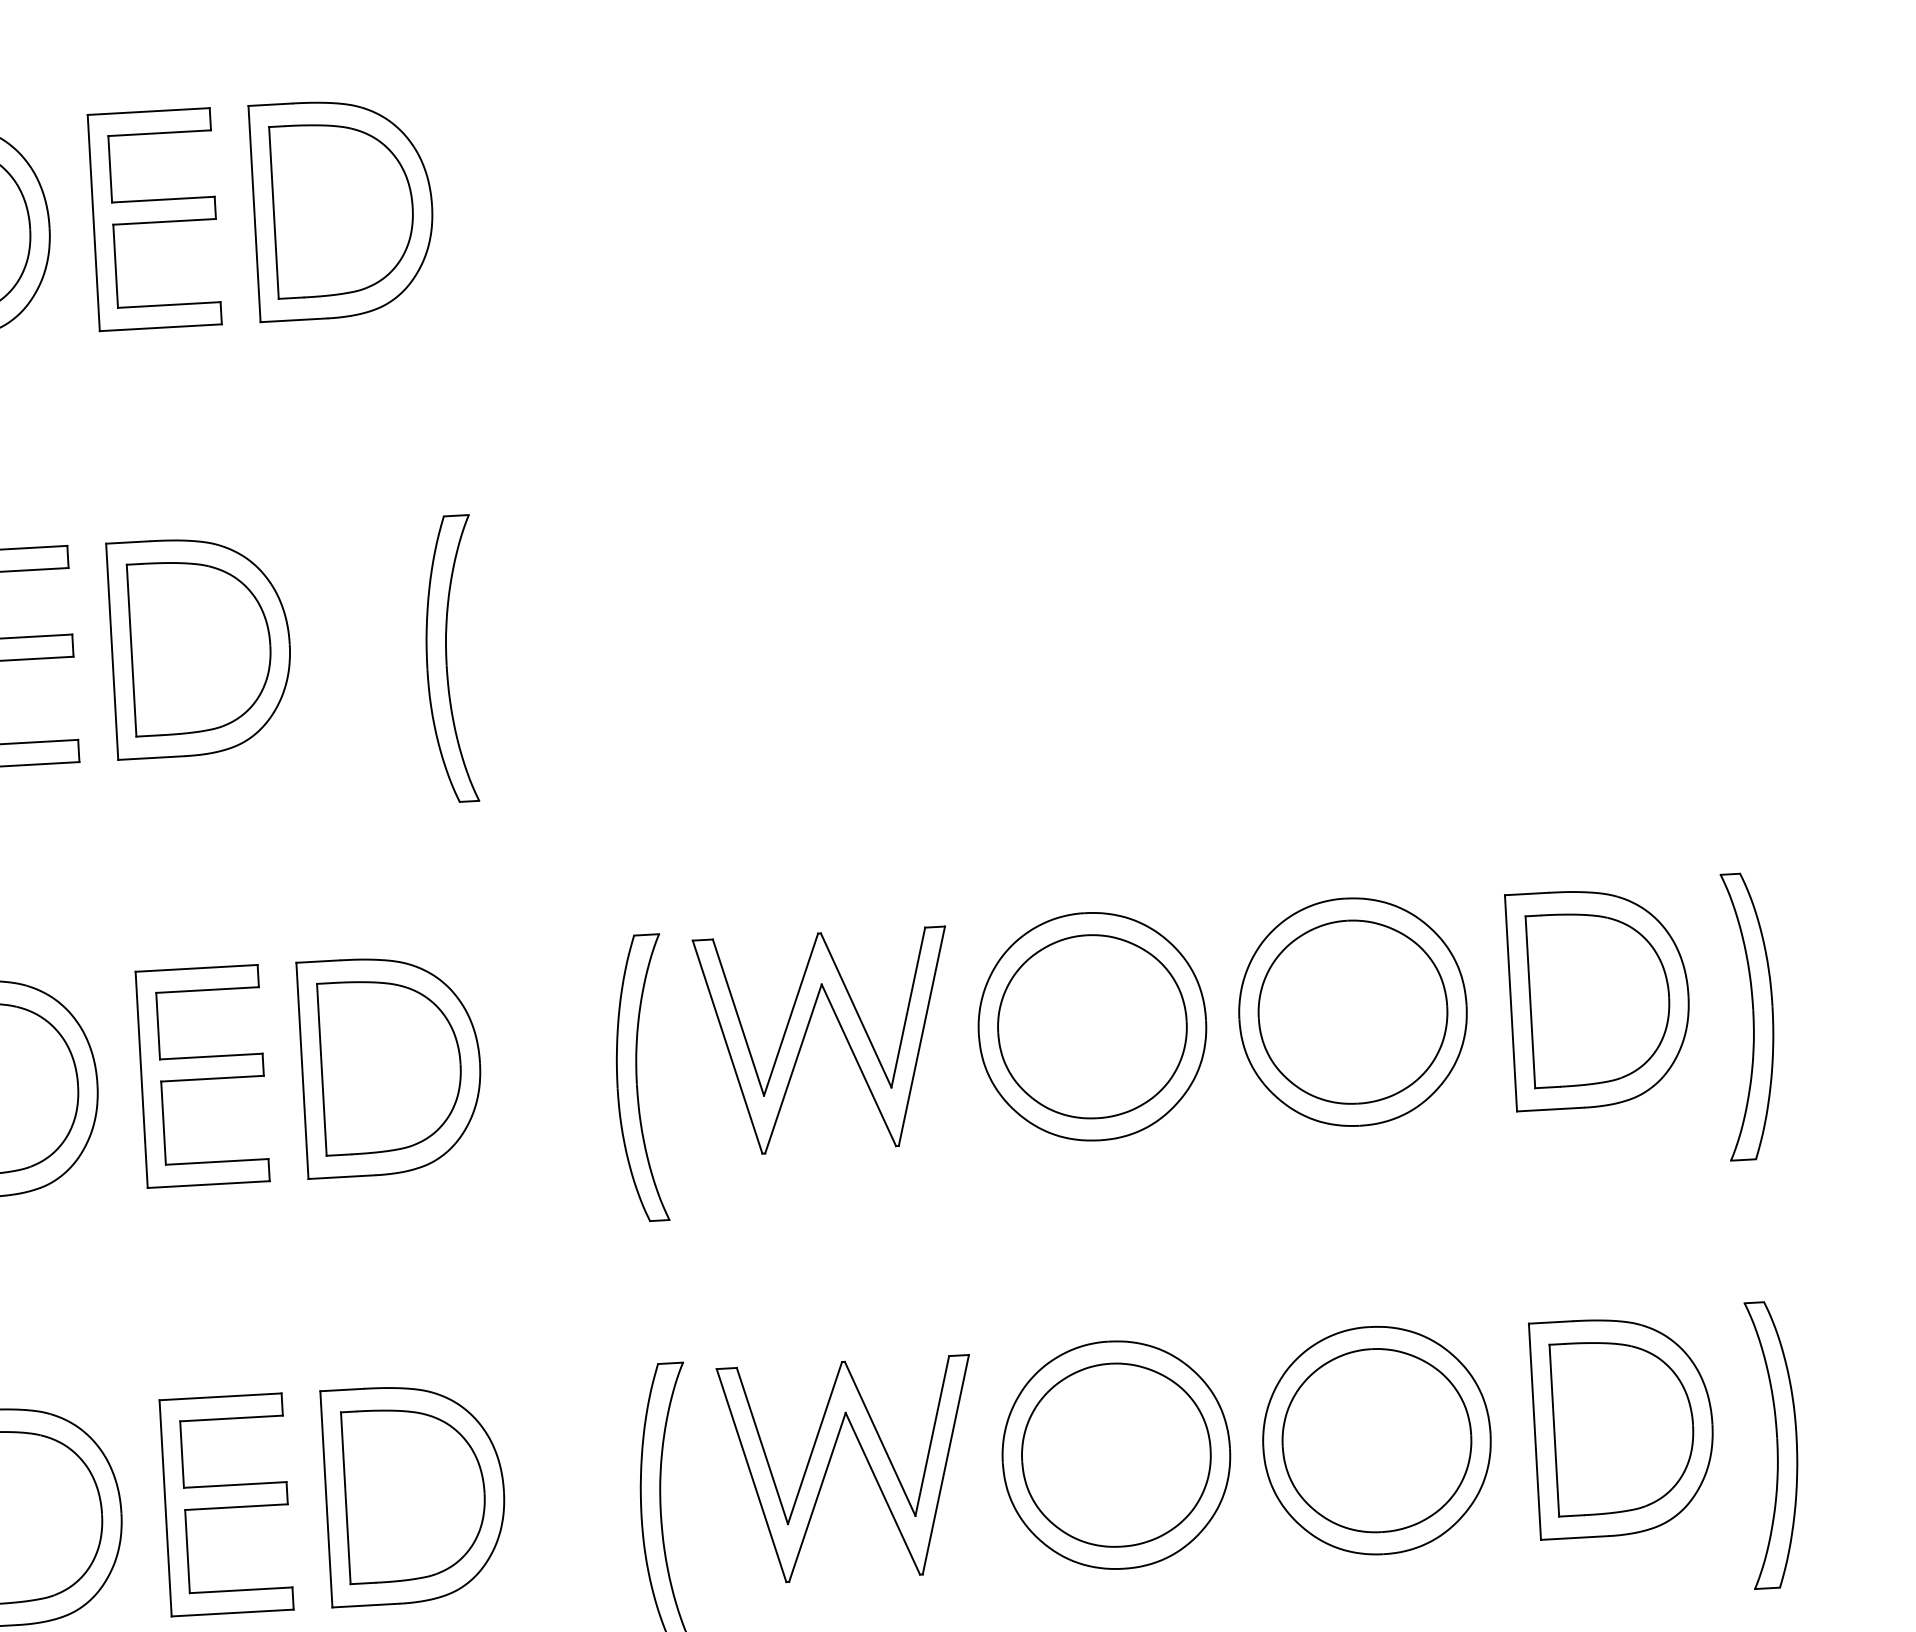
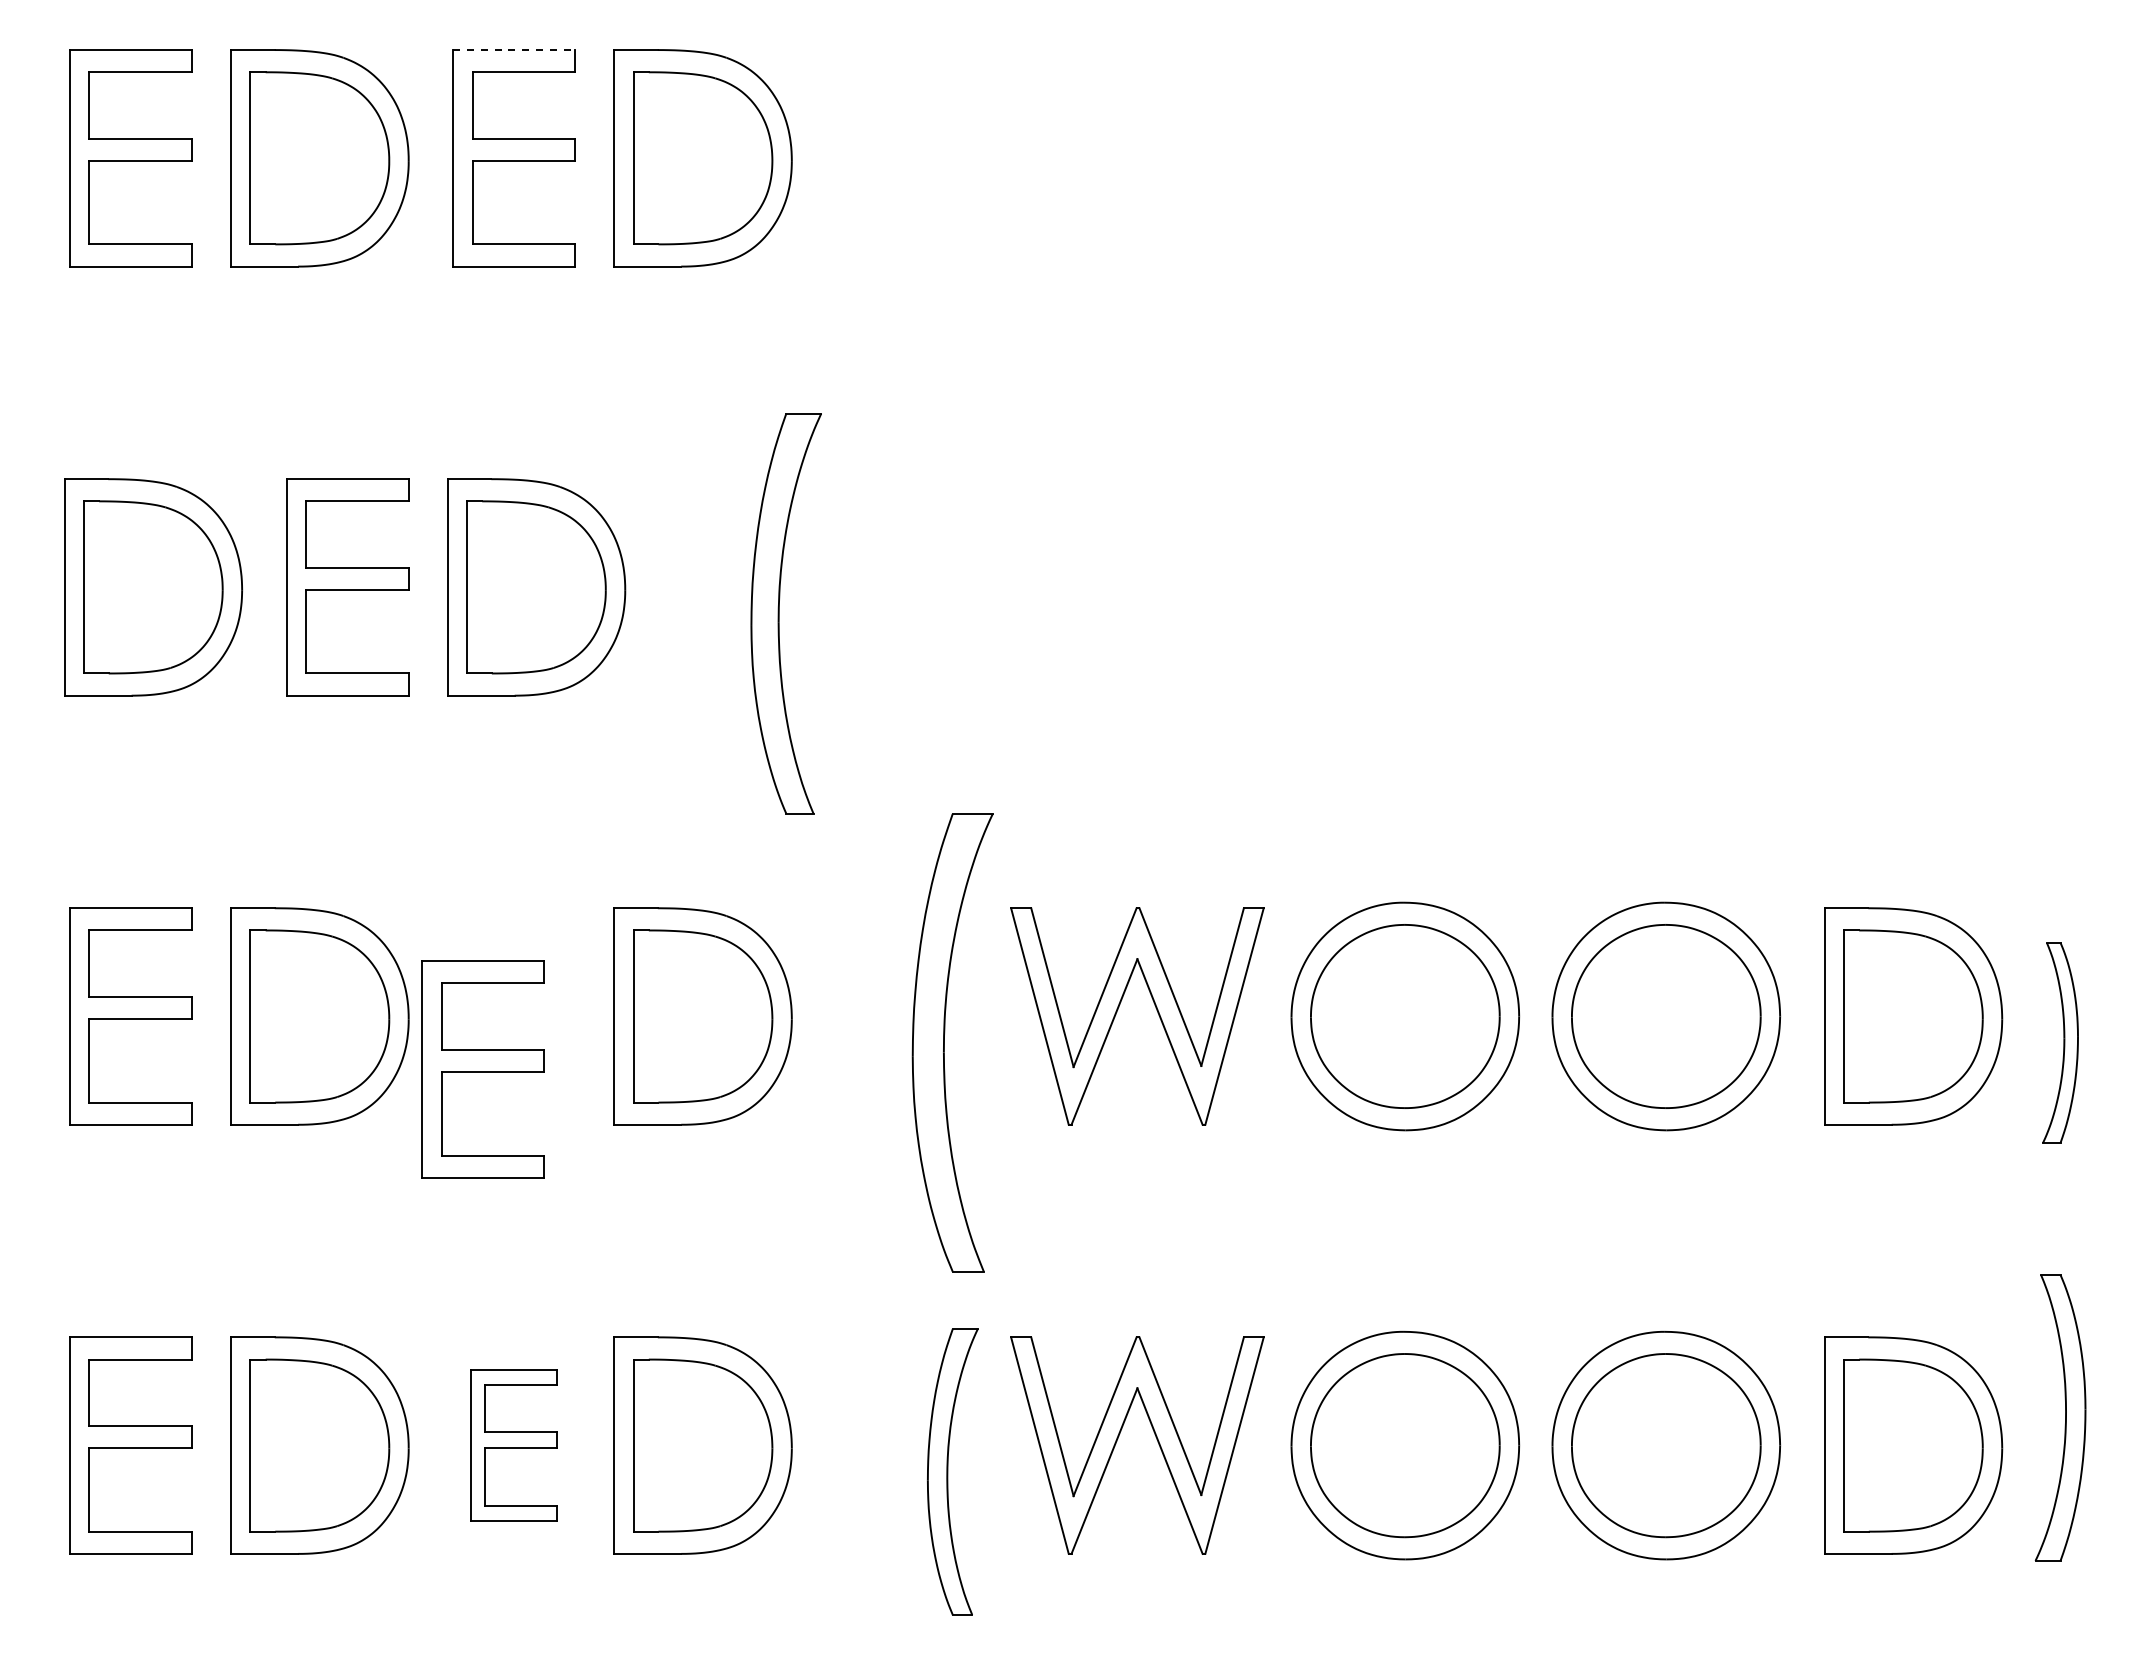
line: (149, 111) -> (514, 50), solid -> dashed
part: (451, 658) -> (785, 613), size x1.4
part: (1748, 1016) -> (2060, 1042), size x0.7
part: (201, 1076) -> (482, 1069), moved
part: (641, 1077) -> (952, 1042), size x1.6
part: (1771, 1444) -> (2060, 1417), moved
part: (225, 1504) -> (513, 1445), size x0.7

